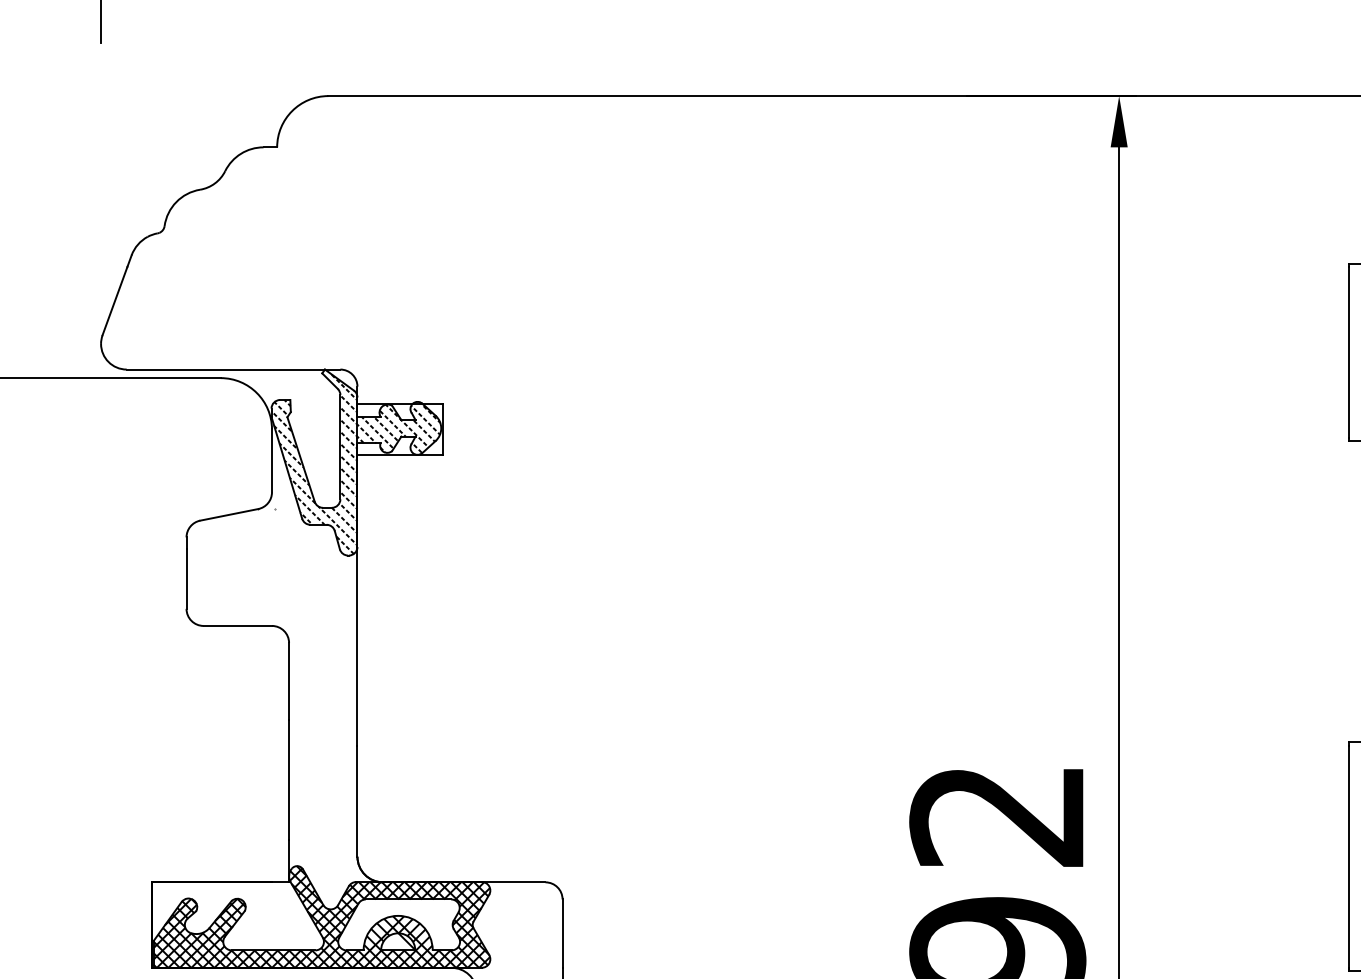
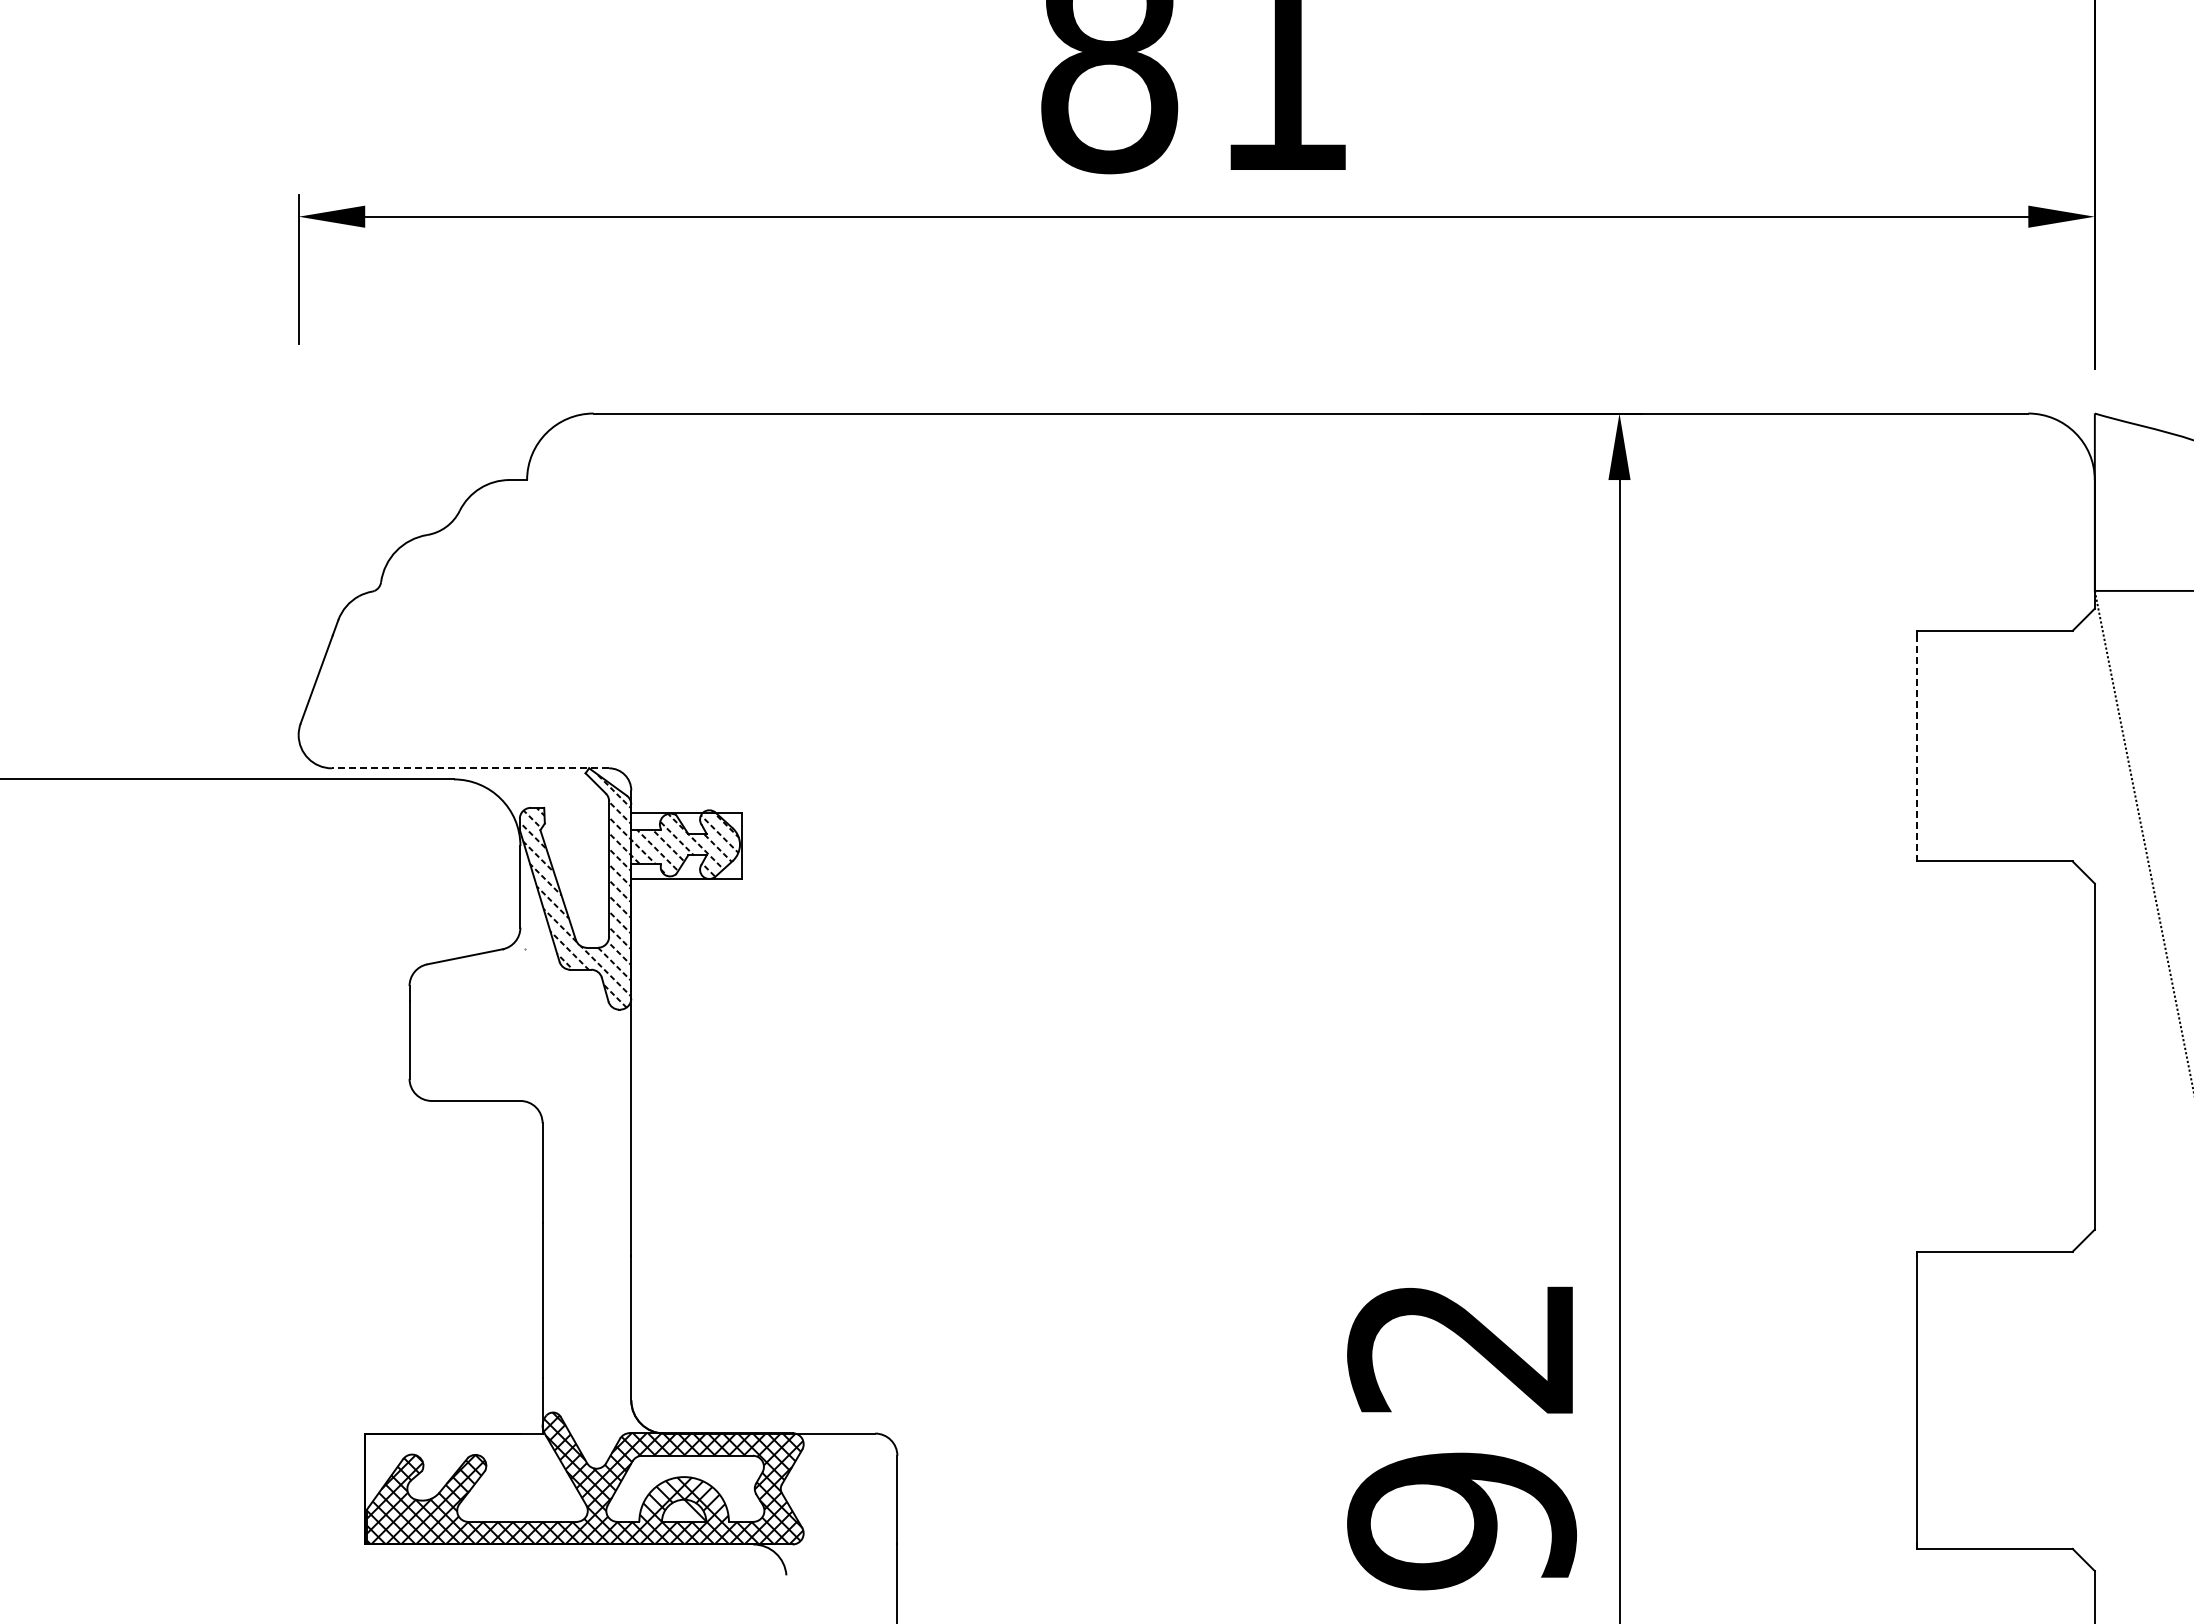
line: (1348, 352) -> (1917, 746), solid -> dashed
line: (233, 369) -> (470, 768), solid -> dashed

